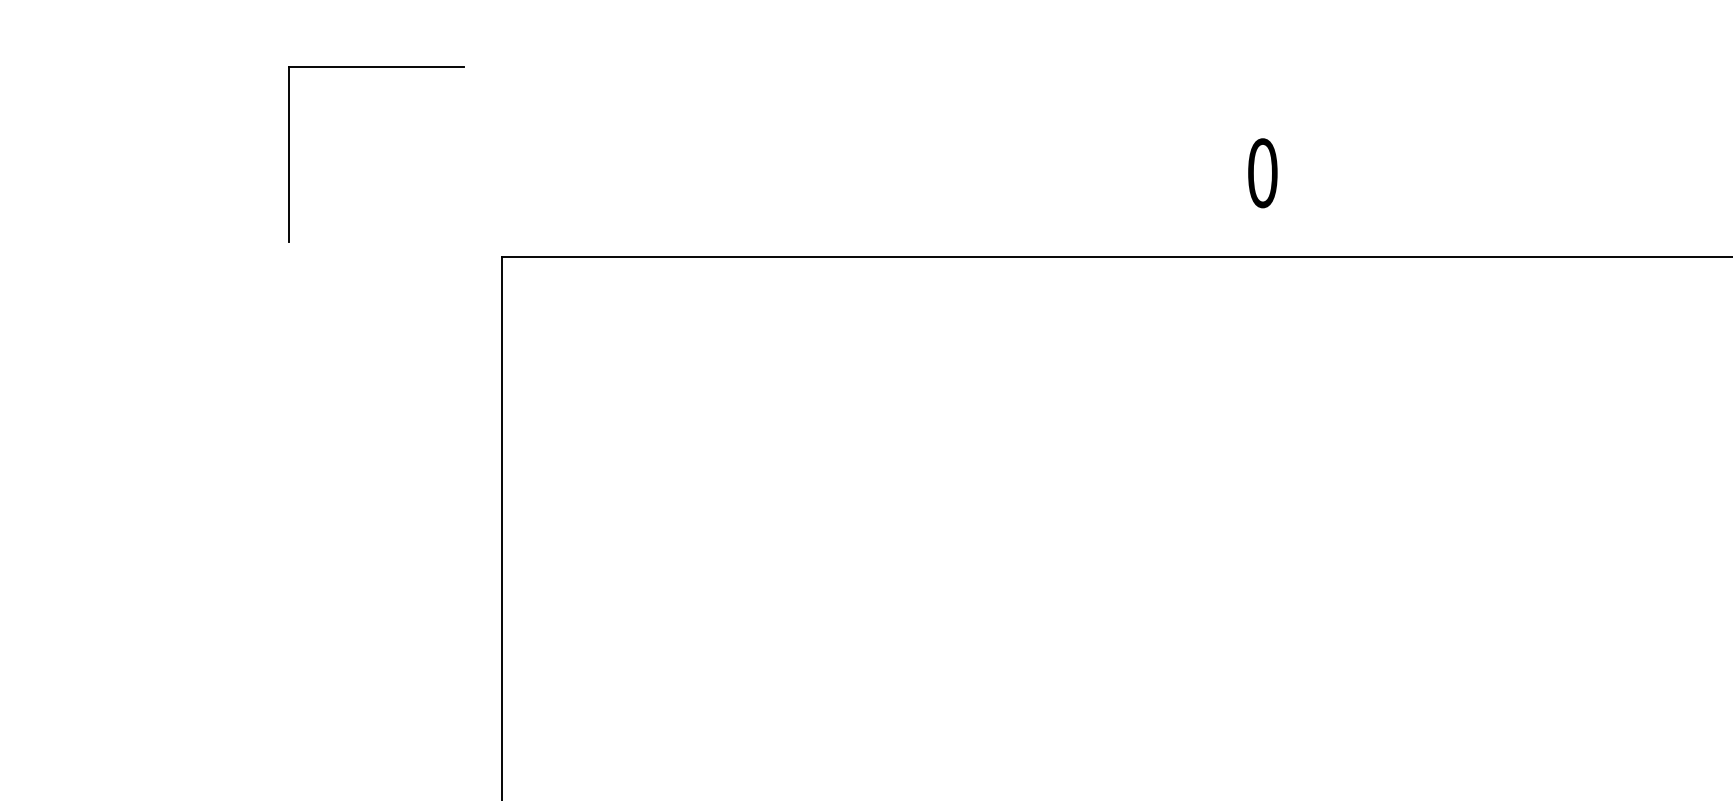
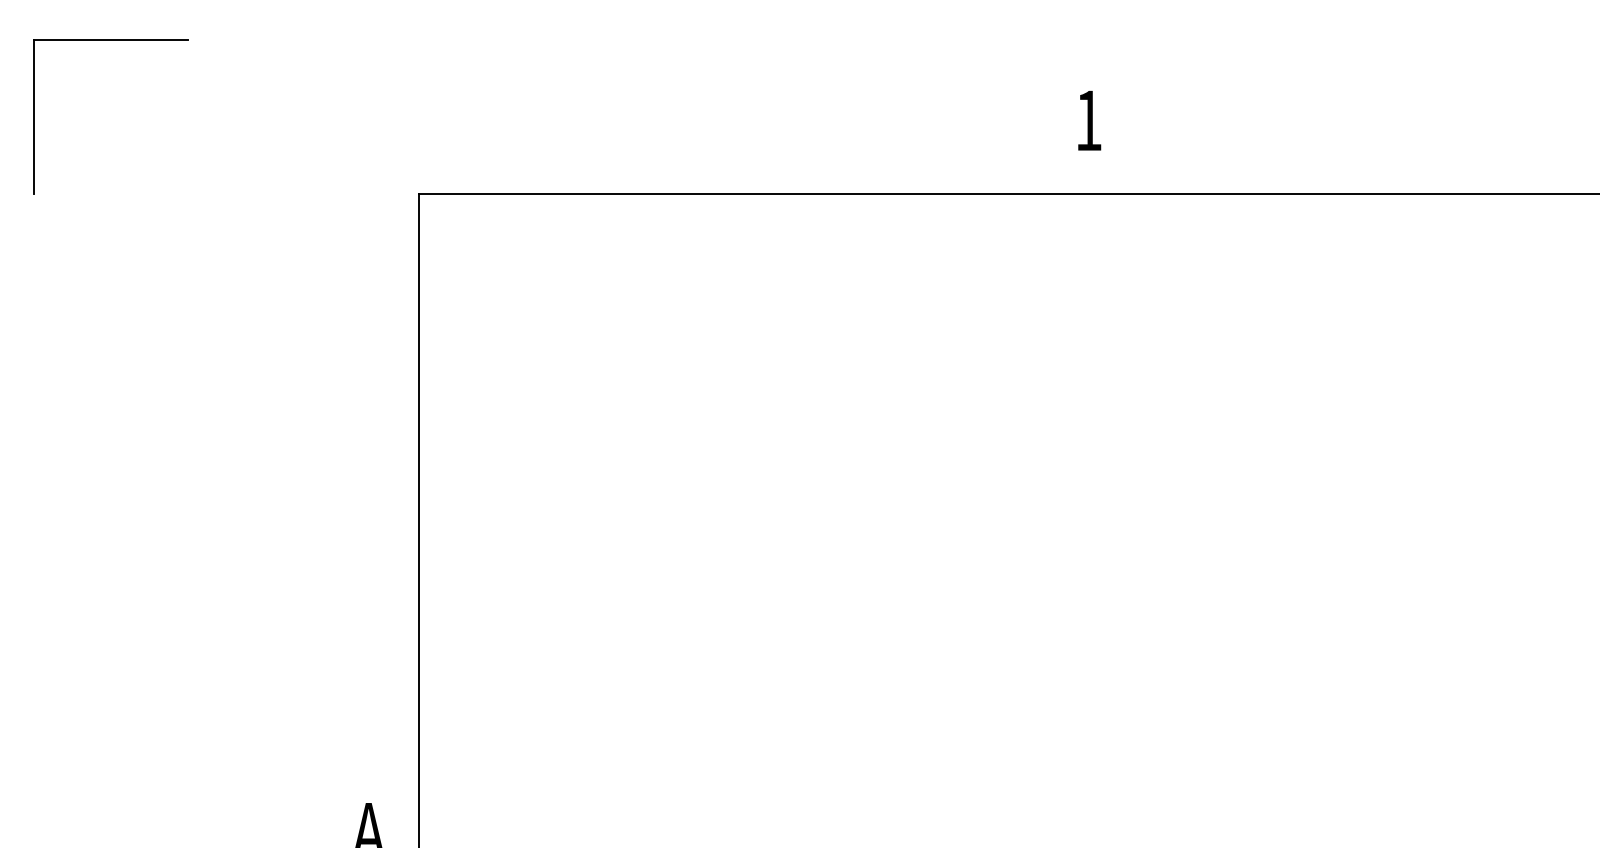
part: (375, 67) -> (110, 40), moved
text: (1262, 173) -> (1088, 120), 0 -> 1

